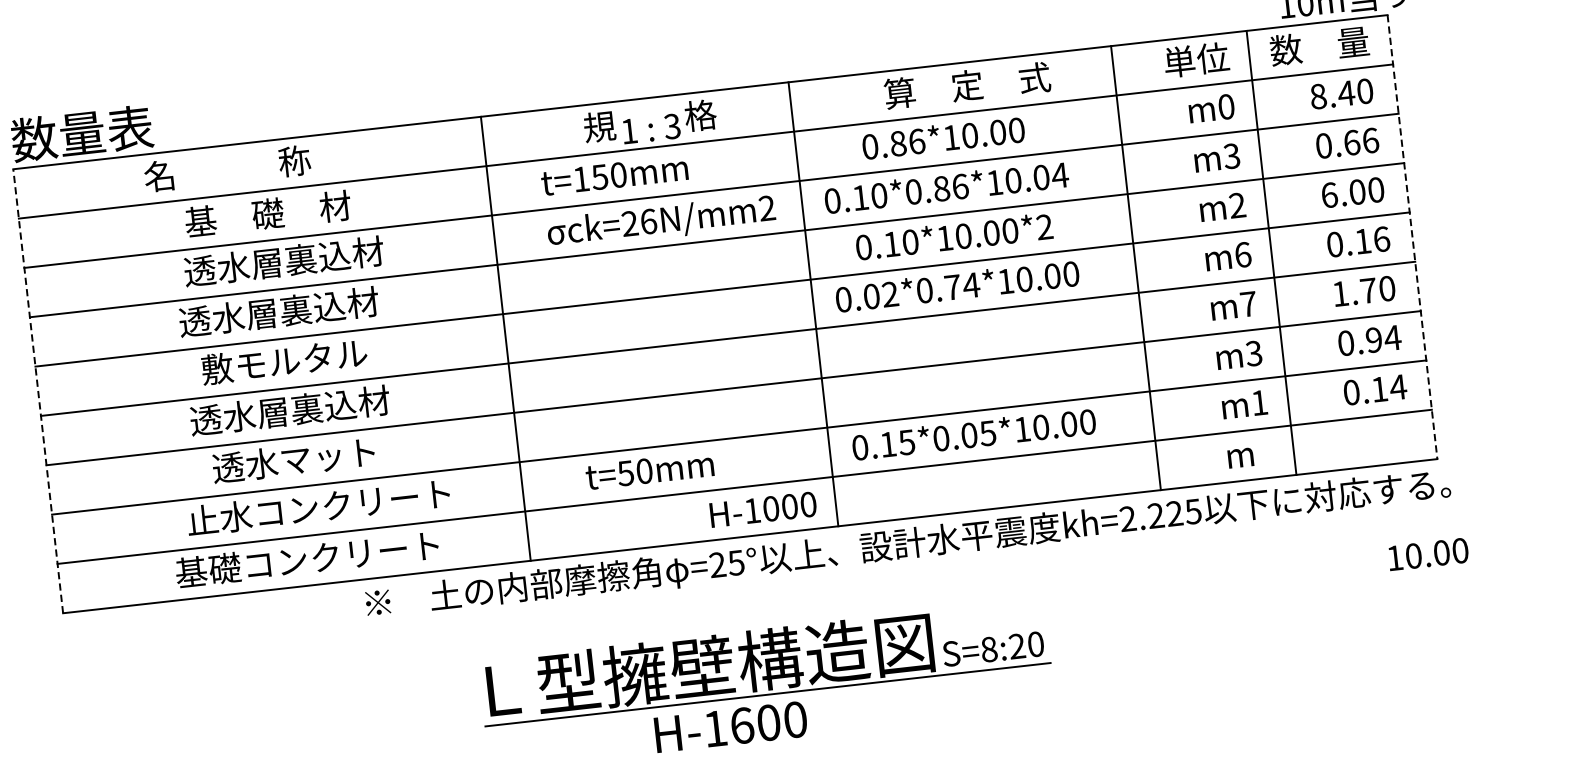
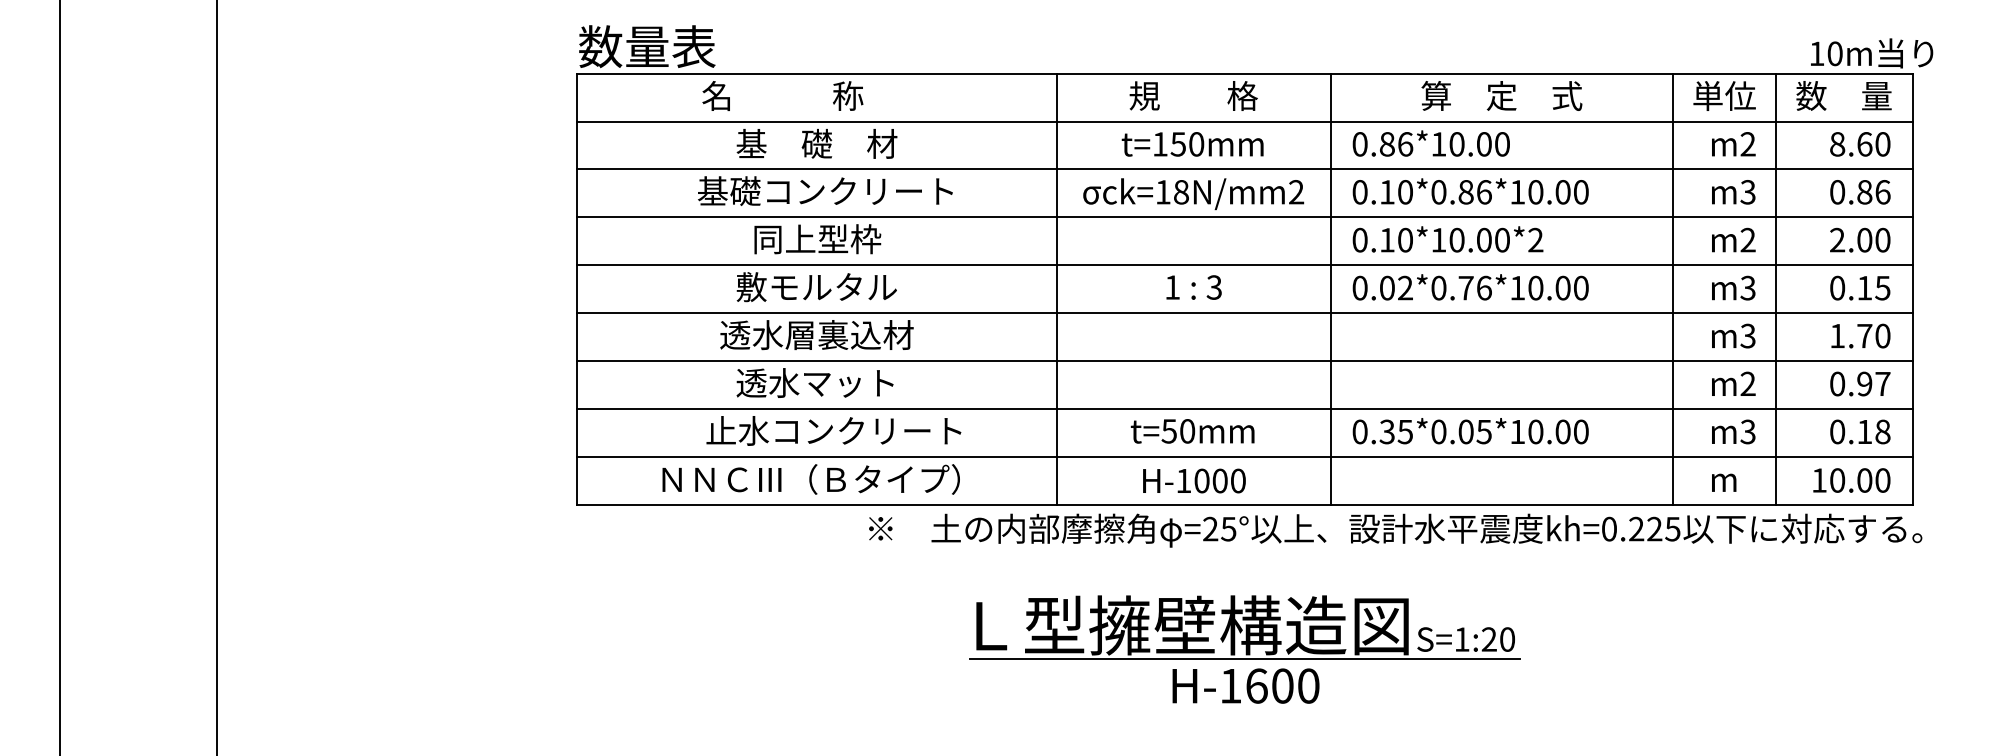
text: (1346, 93) -> (1864, 144), 8.40 -> 8.60
text: (1225, 107) -> (1747, 144), m0 -> m2
text: (650, 128) -> (1193, 287), moved
text: (942, 137) -> (1430, 143), moved
text: (1351, 143) -> (1864, 192), 0.66 -> 0.86
text: (614, 175) -> (1192, 144), moved
text: (1060, 175) -> (1581, 192), 0.10*0.86*10.04 -> 0.10*0.86*10.00
text: (1329, 194) -> (1837, 239), 6.00 -> 2.00
text: (639, 222) -> (1172, 192), ck=26N/mm2 -> ck=18N/mm2
text: (953, 236) -> (1447, 239), moved
line: (1412, 237) -> (1912, 289), dashed -> solid
text: (1381, 238) -> (1882, 287), 0.16 -> 0.15
text: (1242, 254) -> (1747, 287), m6 -> m3
text: (282, 261) -> (825, 191), 透水層裏込材 -> 基礎コンクリート
line: (1135, 268) -> (1672, 289), moved
text: (971, 284) -> (1484, 287), 0.02*0.74*10.00 -> 0.02*0.76*10.00
text: (1247, 303) -> (1747, 335), m7 -> m3
text: (278, 312) -> (816, 239), 透水層裏込材 -> 同上型枠
text: (1392, 337) -> (1882, 383), 0.94 -> 0.97
line: (505, 339) -> (1056, 289), moved
text: (1253, 354) -> (1747, 384), m3 -> m2
text: (1397, 386) -> (1882, 431), 0.14 -> 0.18
line: (38, 391) -> (577, 289), dashed -> solid
text: (1258, 402) -> (1747, 431), m1 -> m3
text: (887, 444) -> (1386, 431), 0.15*0.05*10.00 -> 0.35*0.05*10.00
text: (649, 470) -> (1192, 431), moved
text: (763, 509) -> (1194, 480), moved
text: (1127, 519) -> (1608, 529), kh=2.225 -> kh=0.225
text: (1428, 554) -> (1851, 480), moved
text: (300, 560) -> (810, 479), 基礎コンクリート -> ＮＮＣⅢ（Ｂタイプ）
text: (988, 649) -> (1461, 639), S=8:20 -> S=1:20
text: (730, 726) -> (1245, 685), moved

